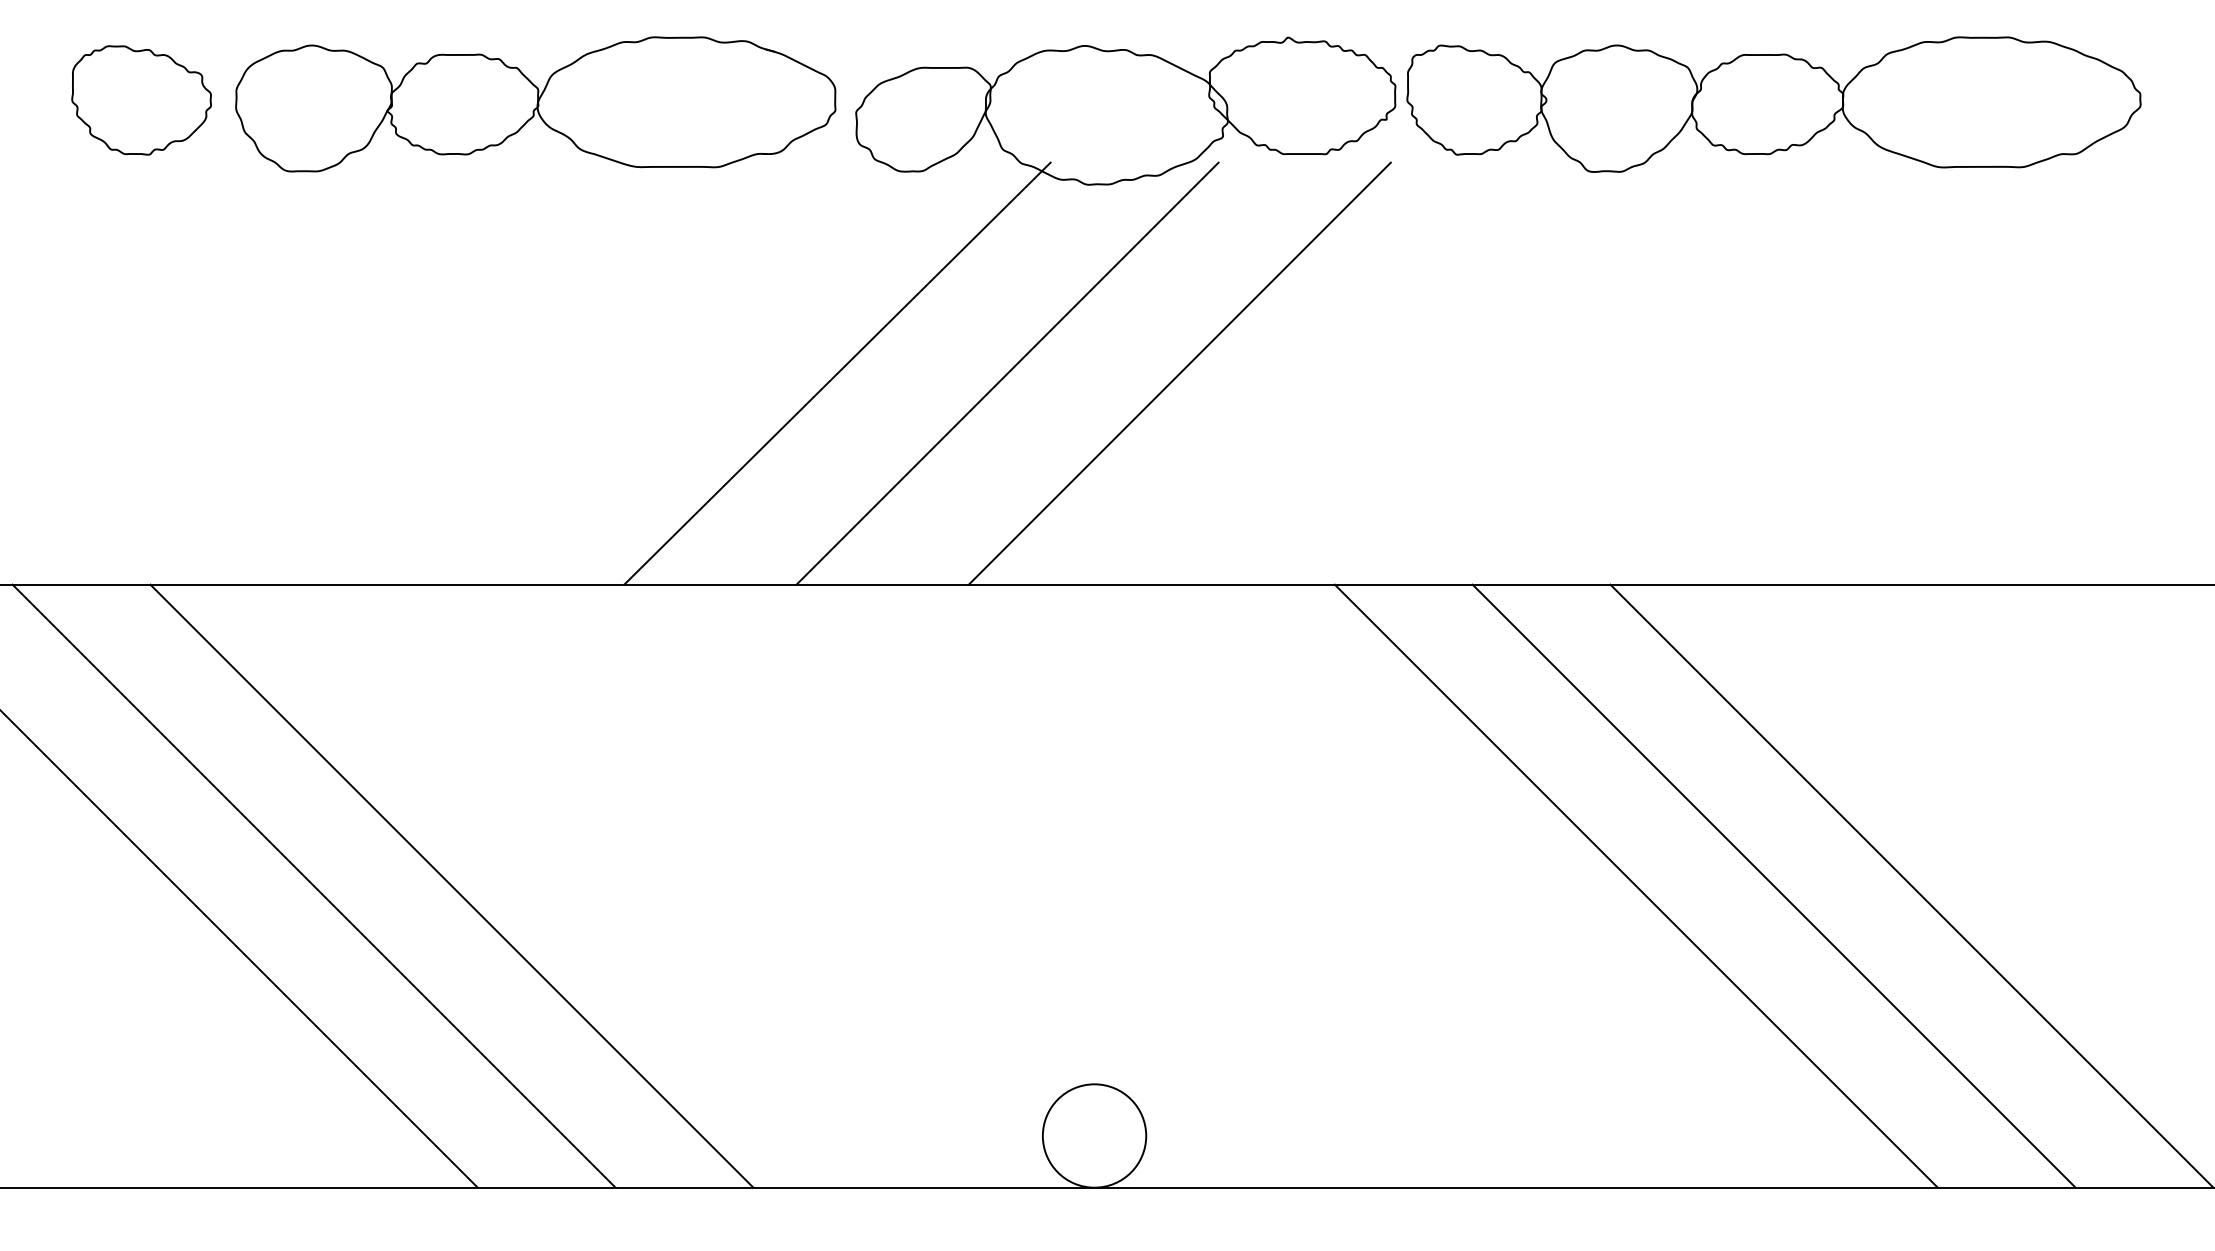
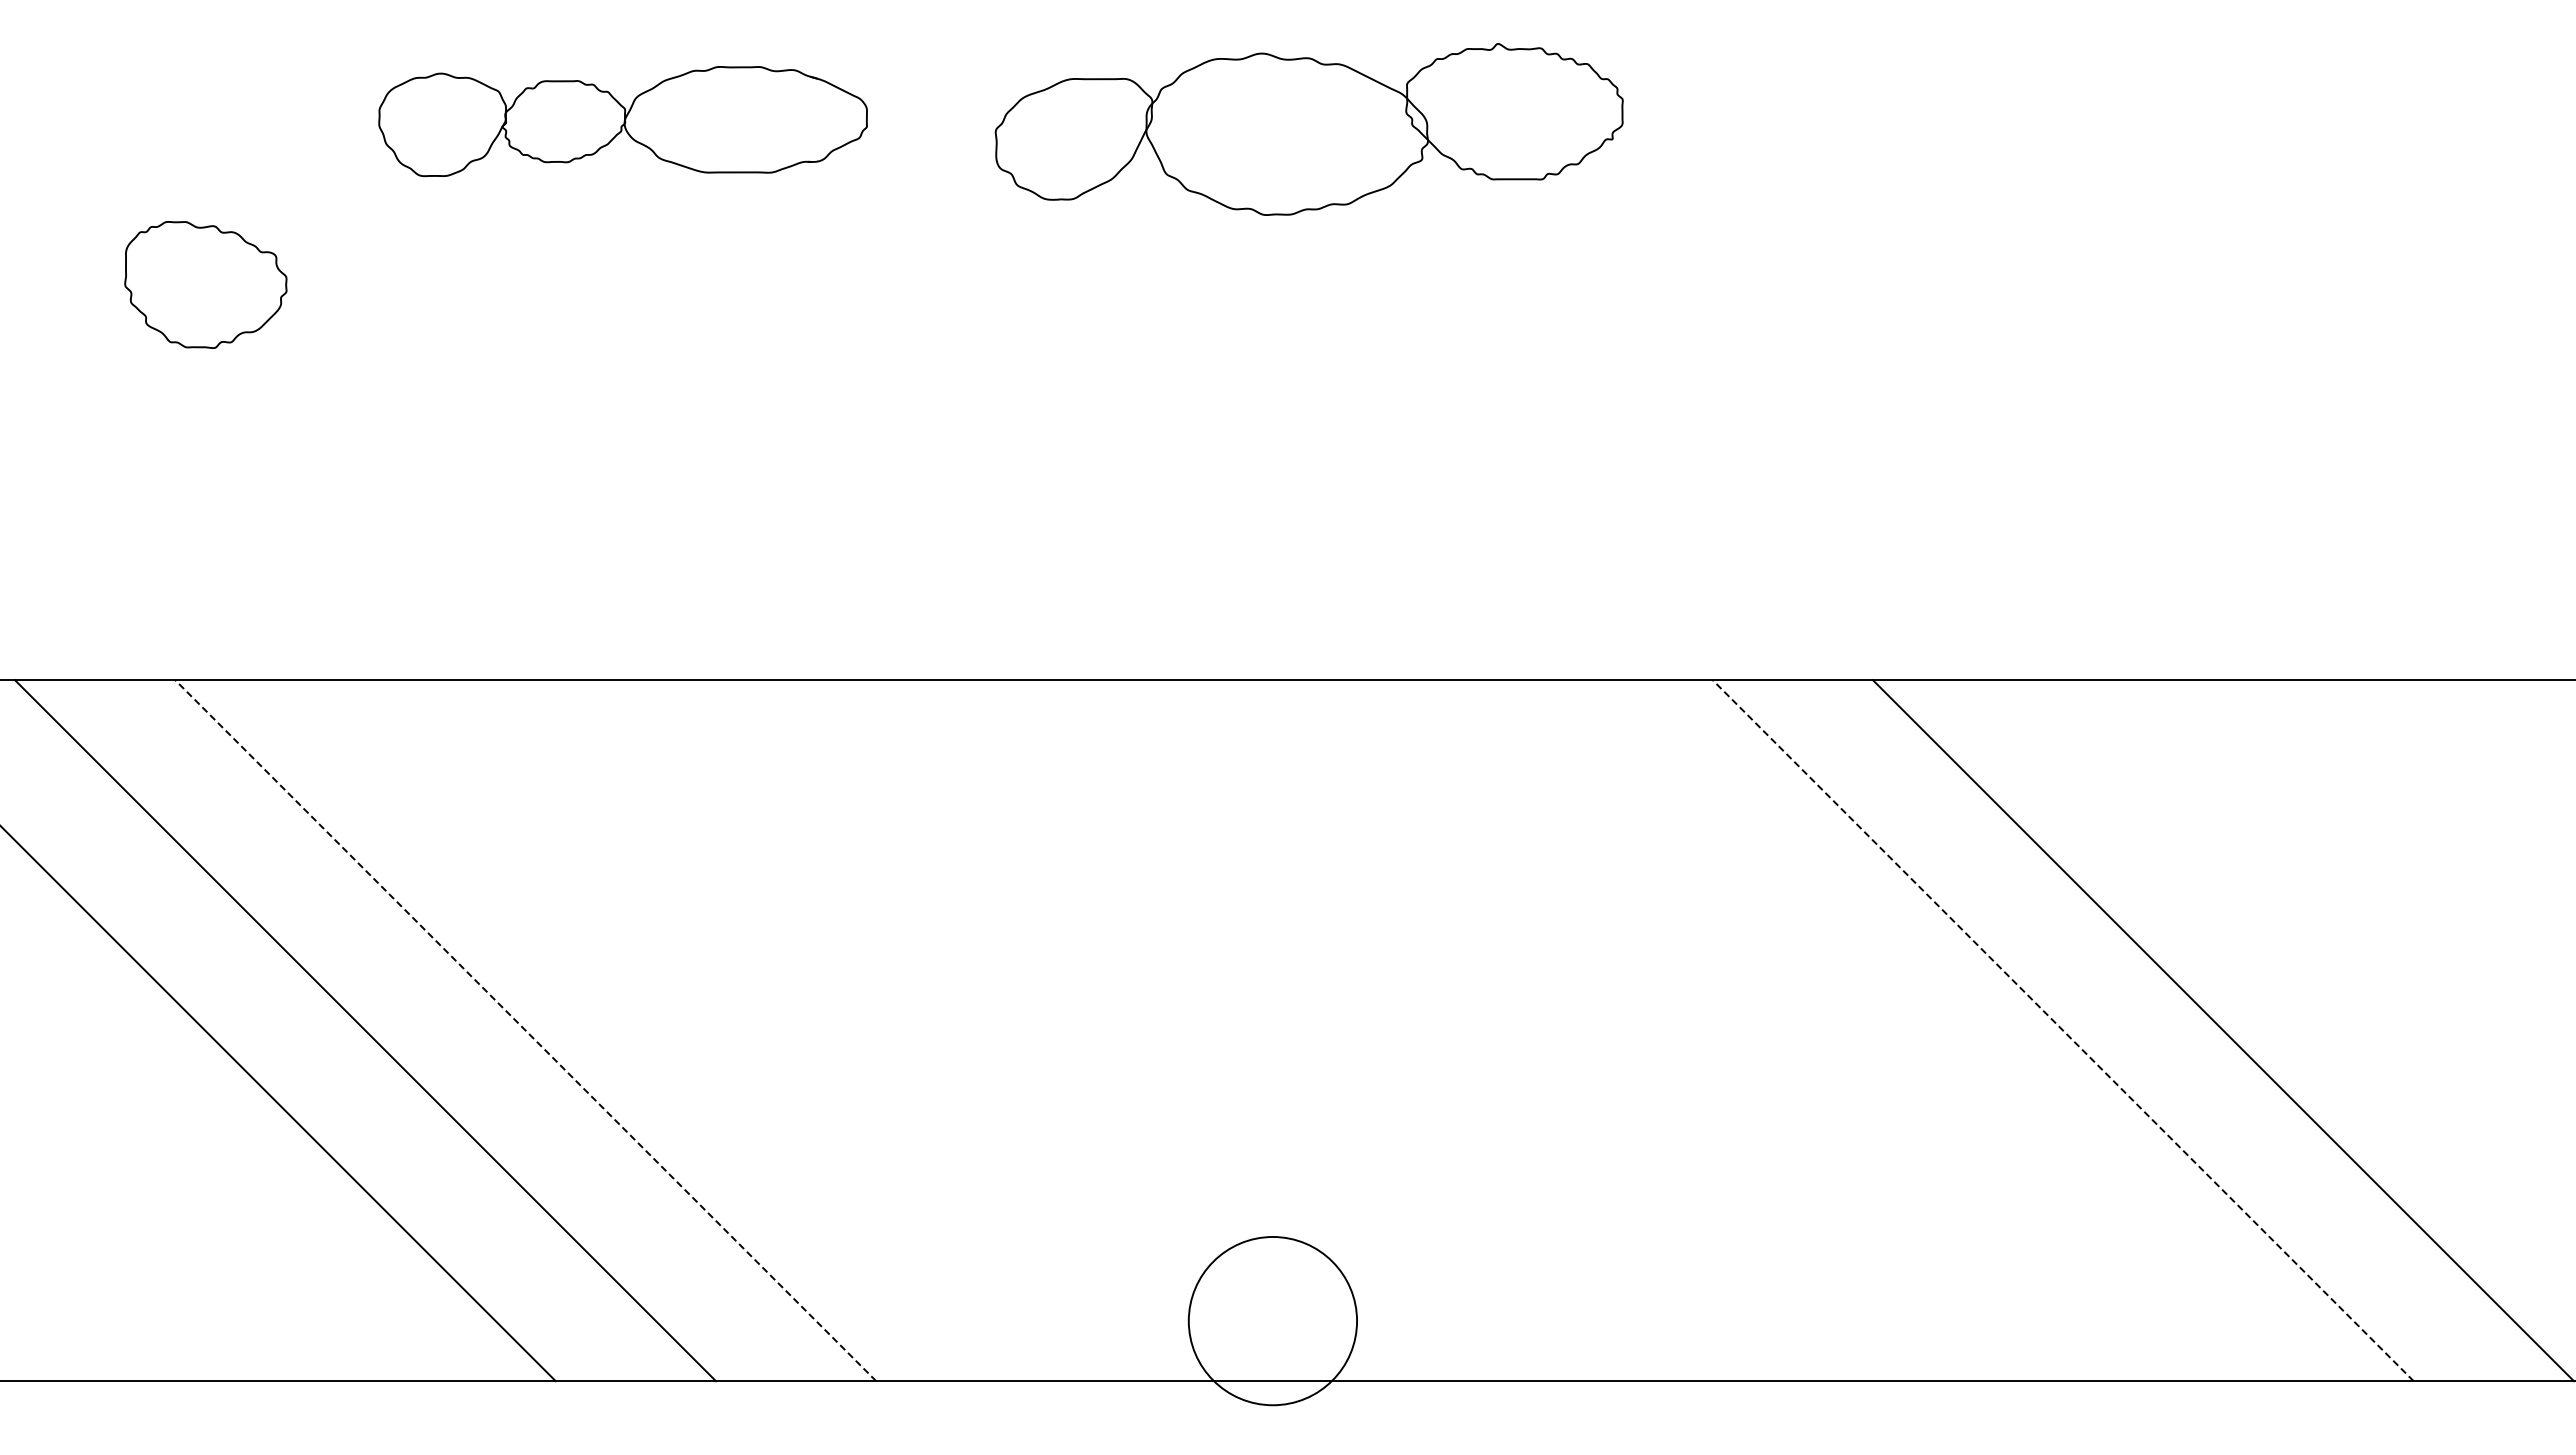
part: (141, 100) -> (205, 284), moved
part: (535, 104) -> (622, 121), size x0.7
part: (1773, 104) -> (2062, 121), removed
line: (837, 373) -> (973, 434), removed
line: (1007, 373) -> (1171, 434), removed
line: (1179, 373) -> (1371, 434), removed
line: (451, 886) -> (525, 1030), solid -> dashed
line: (1635, 886) -> (1902, 1030), removed
line: (1774, 886) -> (2063, 1030), solid -> dashed
circle: (1094, 1136) -> (1272, 1321), size x1.4

